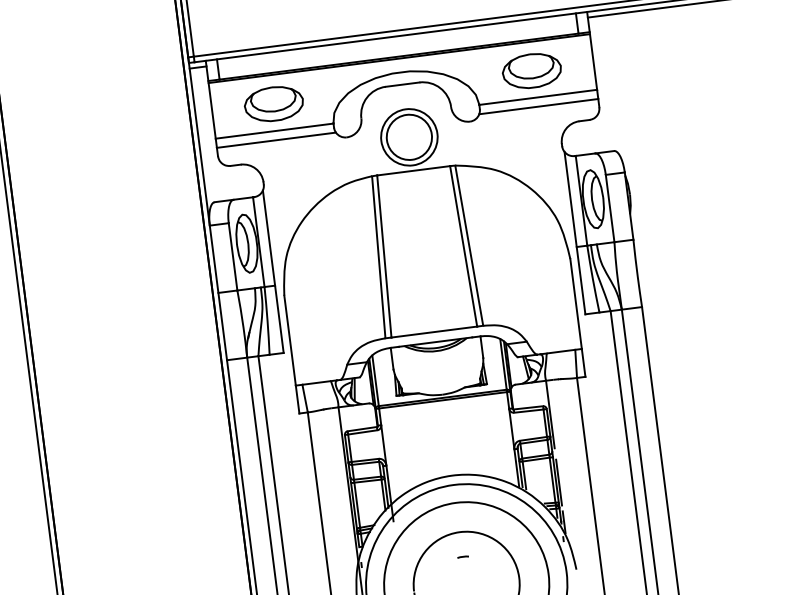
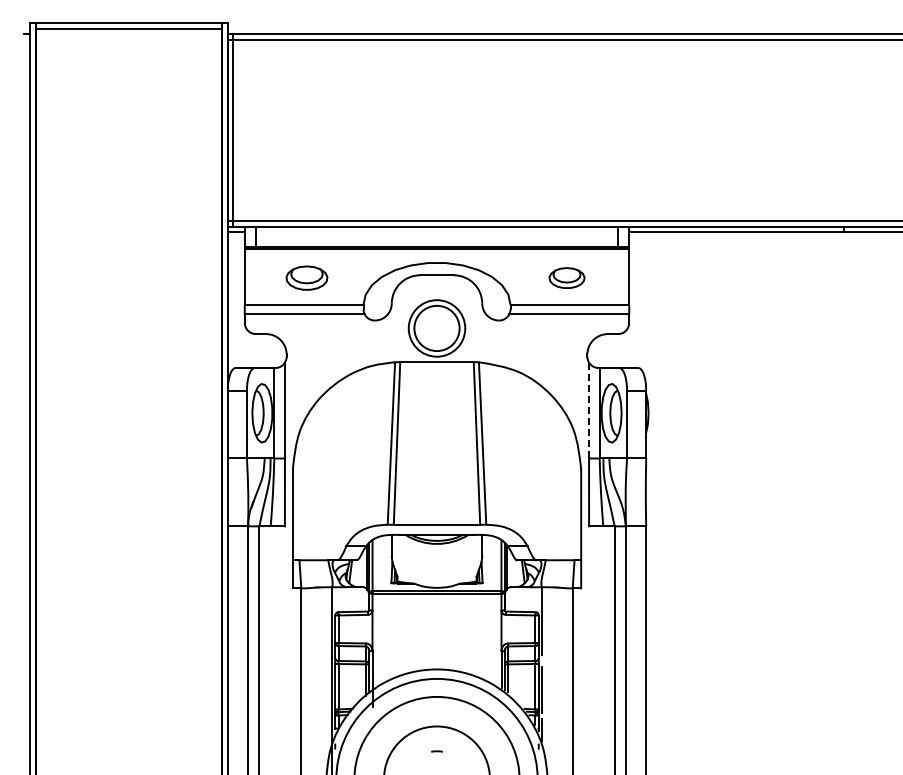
part: (531, 70) -> (566, 277), size x0.6
part: (273, 103) -> (306, 277), size x0.7
line: (571, 199) -> (589, 410), solid -> dashed

